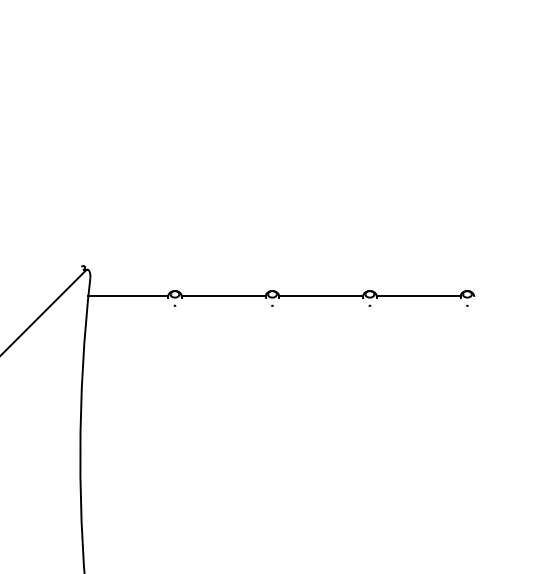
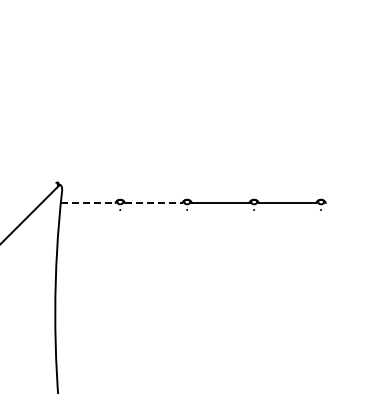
line: (128, 295) -> (88, 202), solid -> dashed
line: (223, 295) -> (153, 202), solid -> dashed

